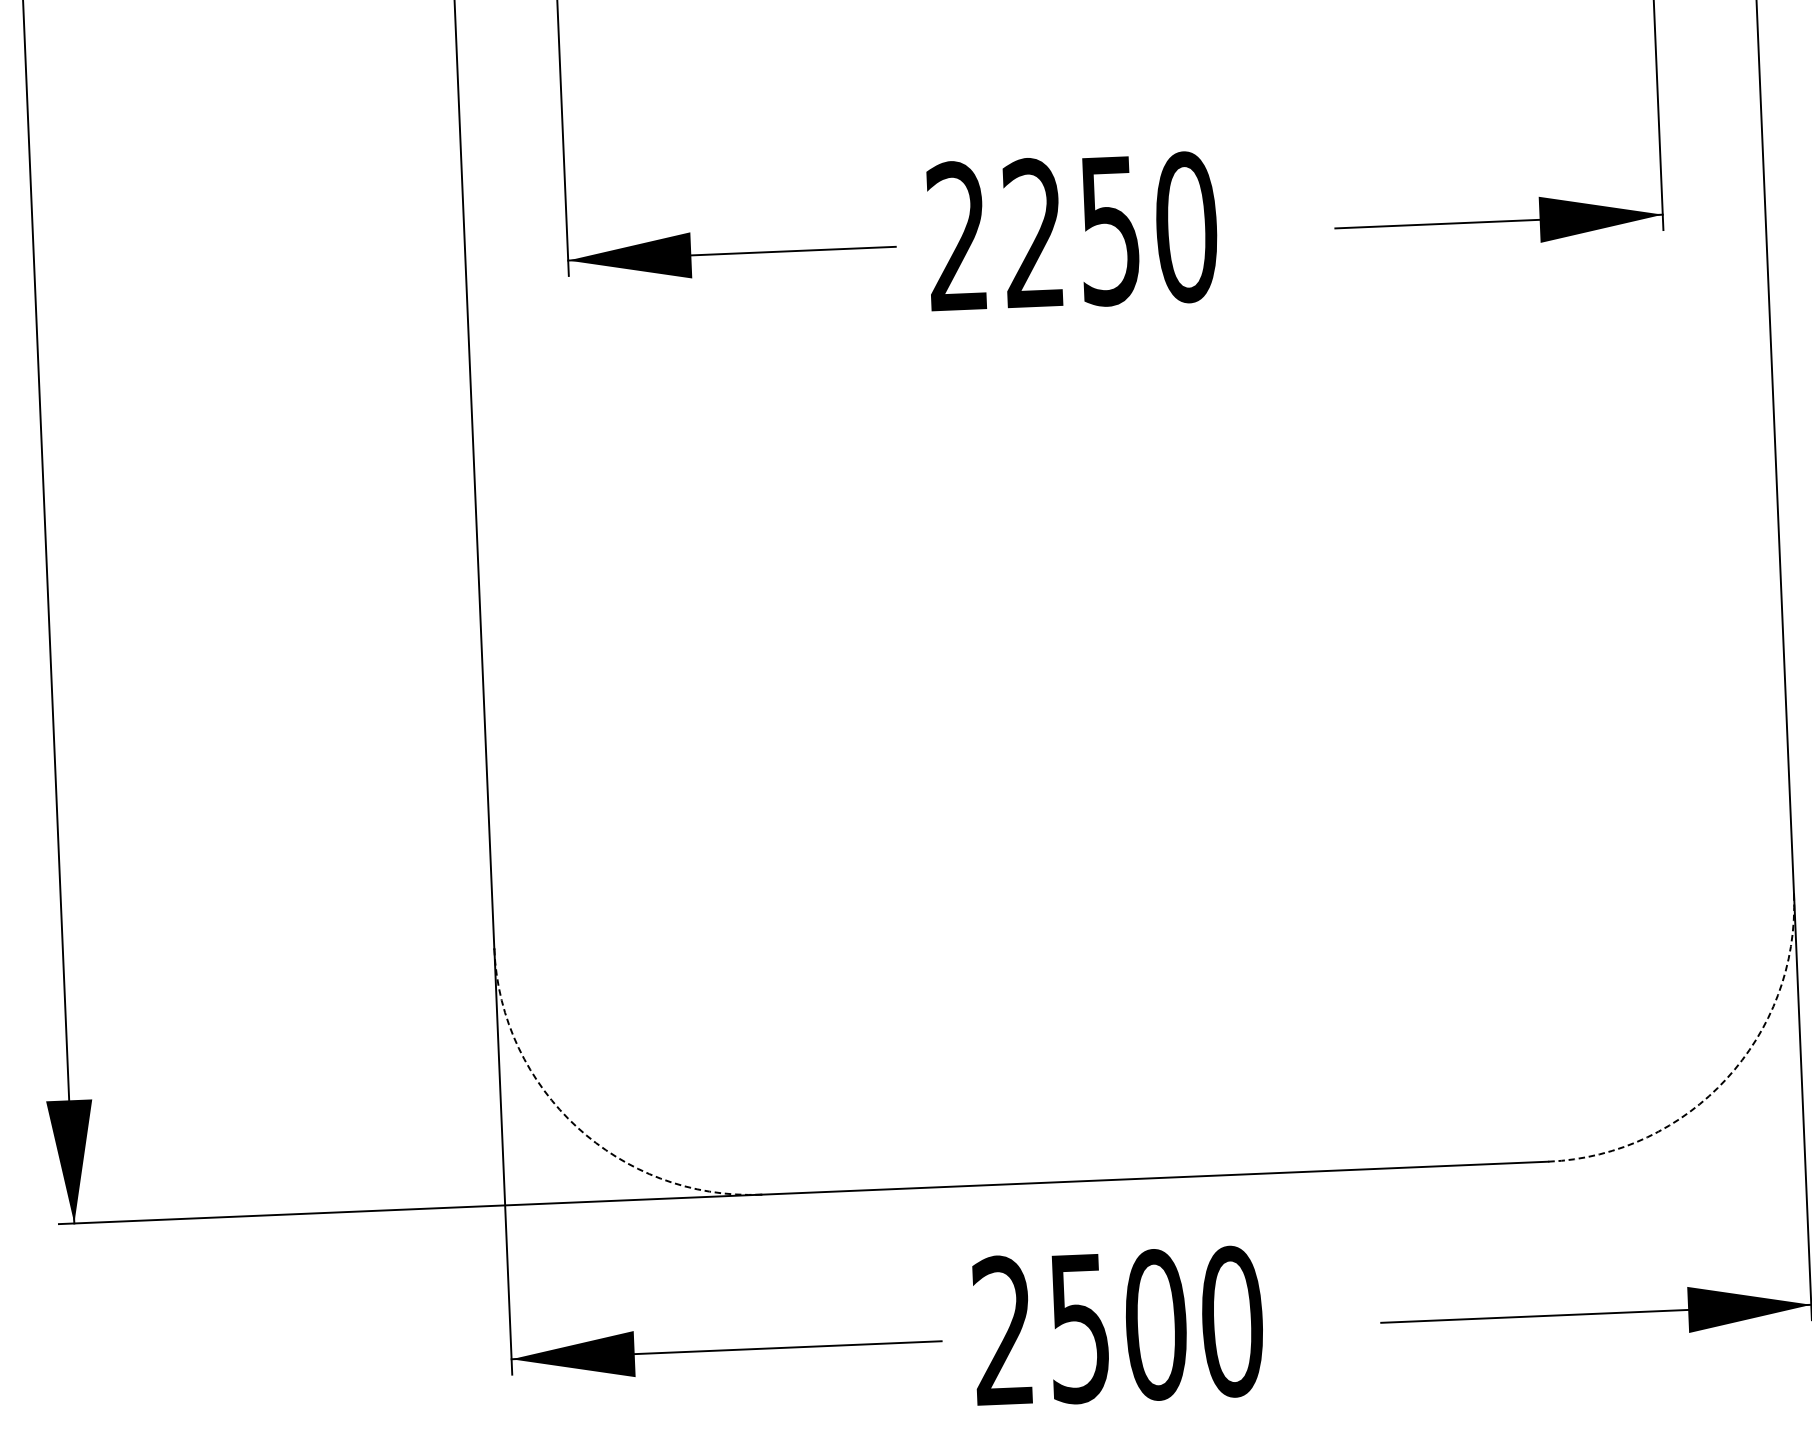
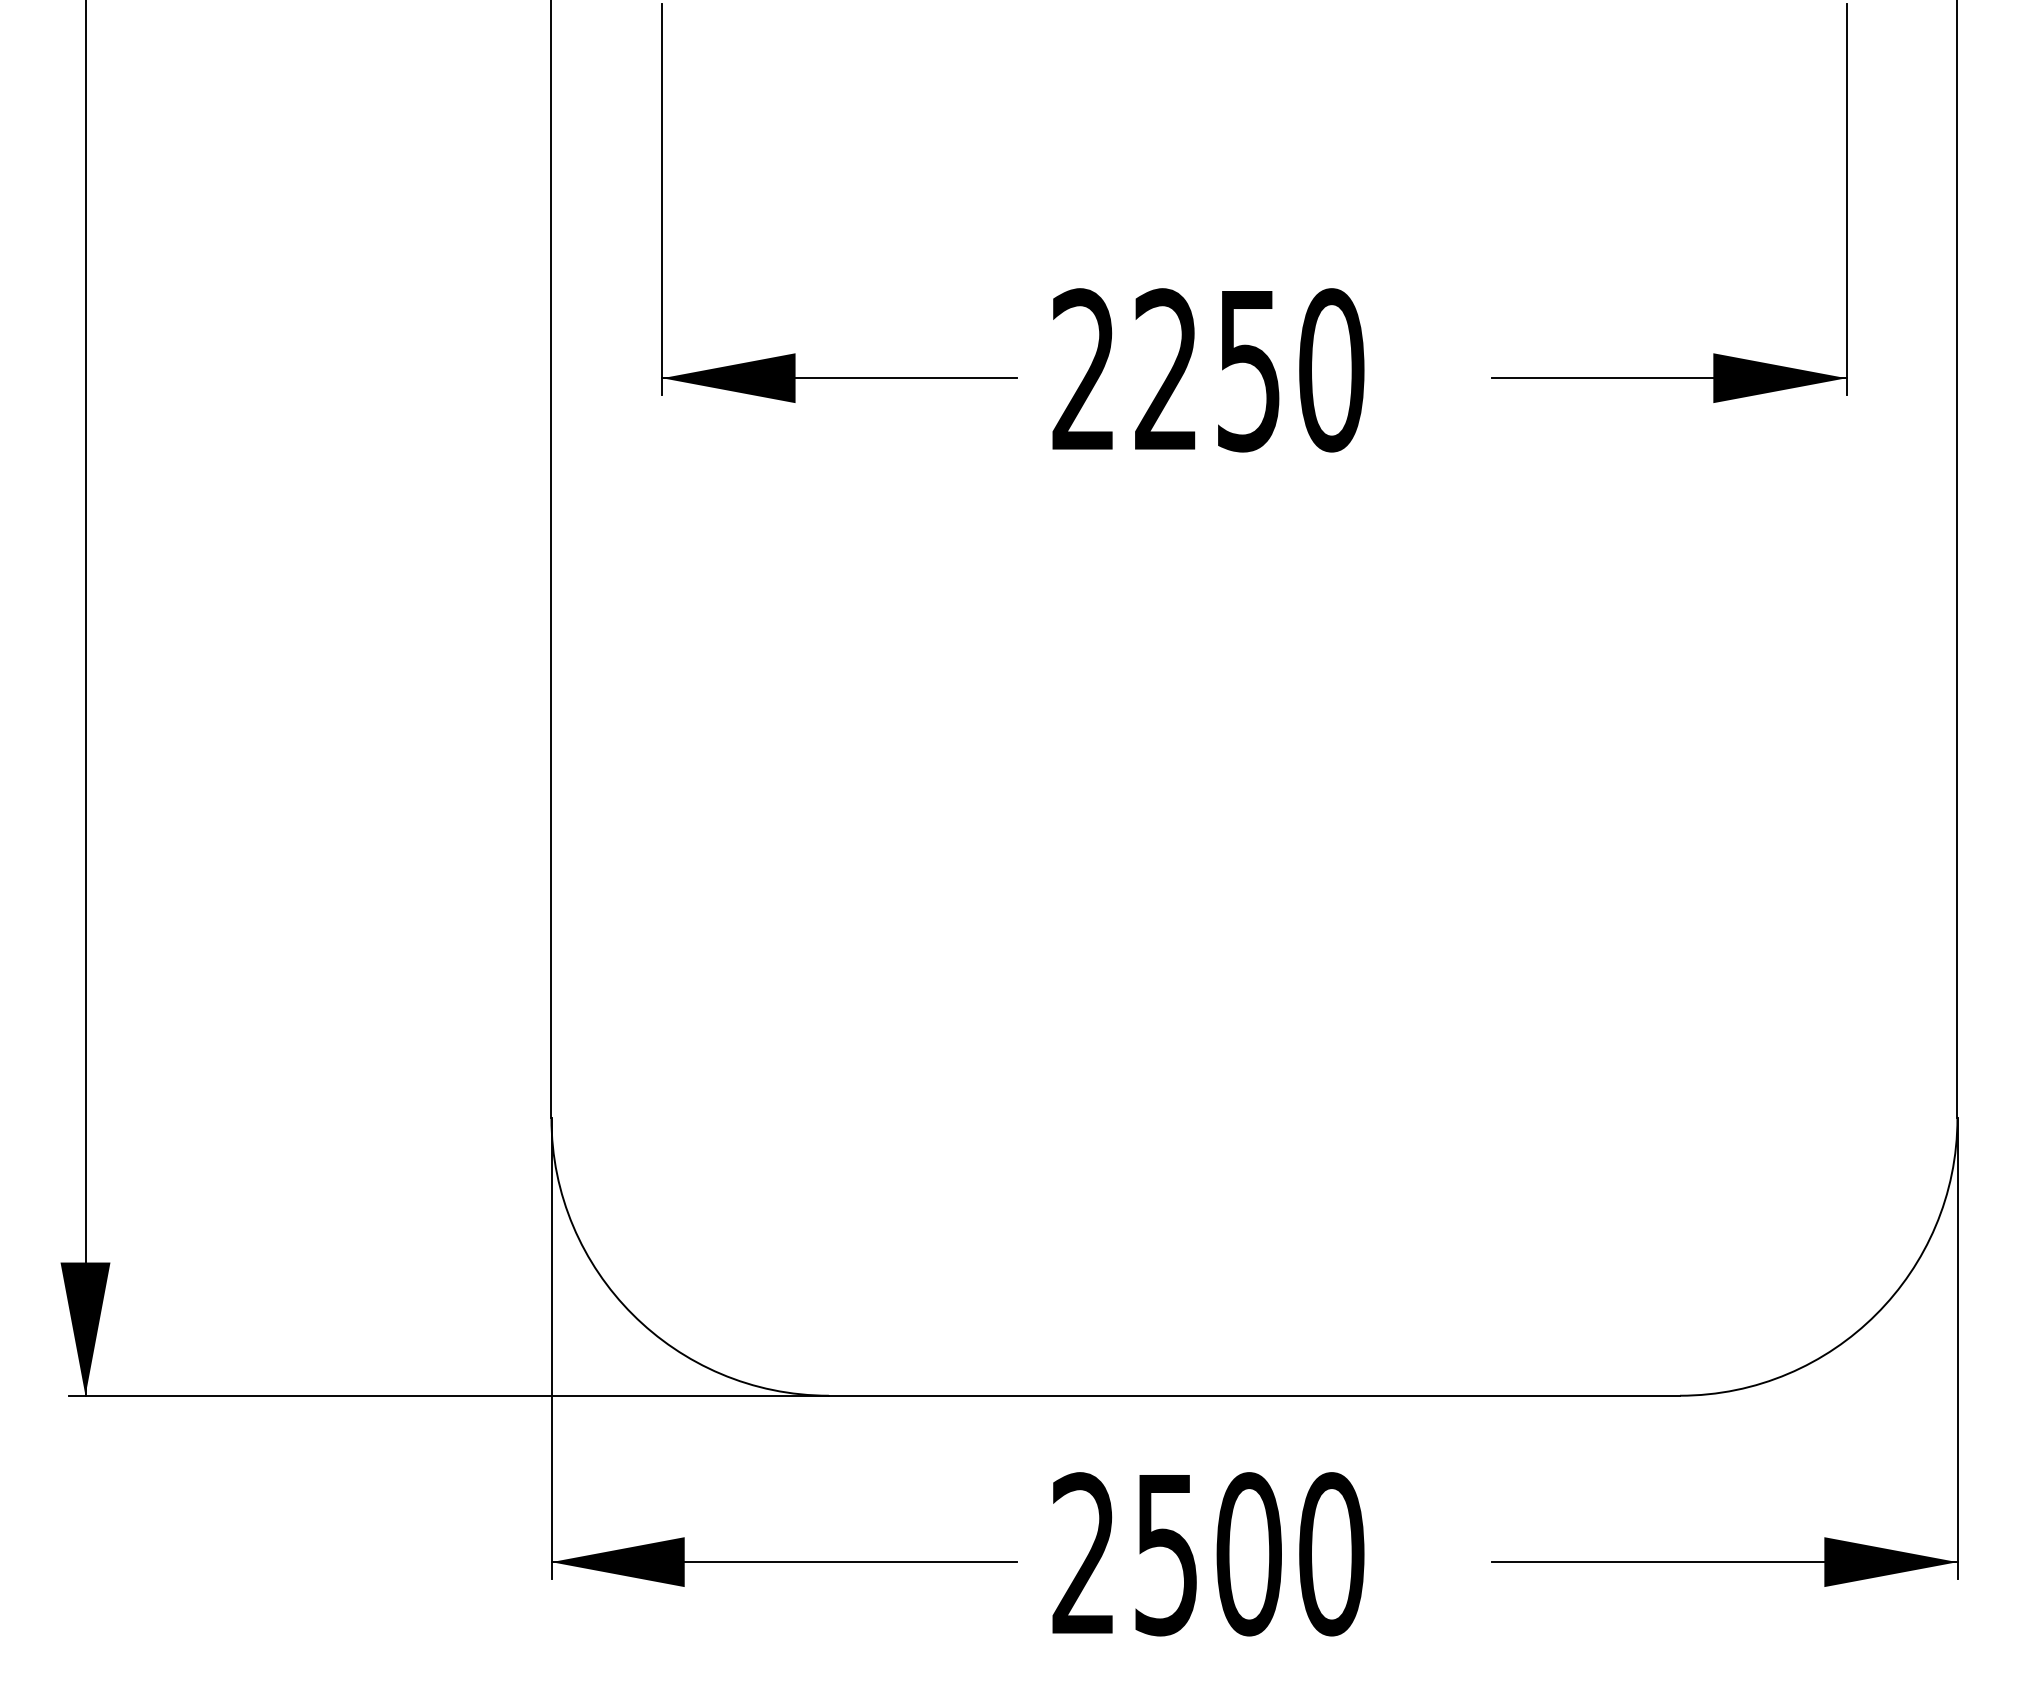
arc: (1726, 1079) -> (1876, 1314), dashed -> solid
arc: (576, 1127) -> (632, 1314), dashed -> solid

